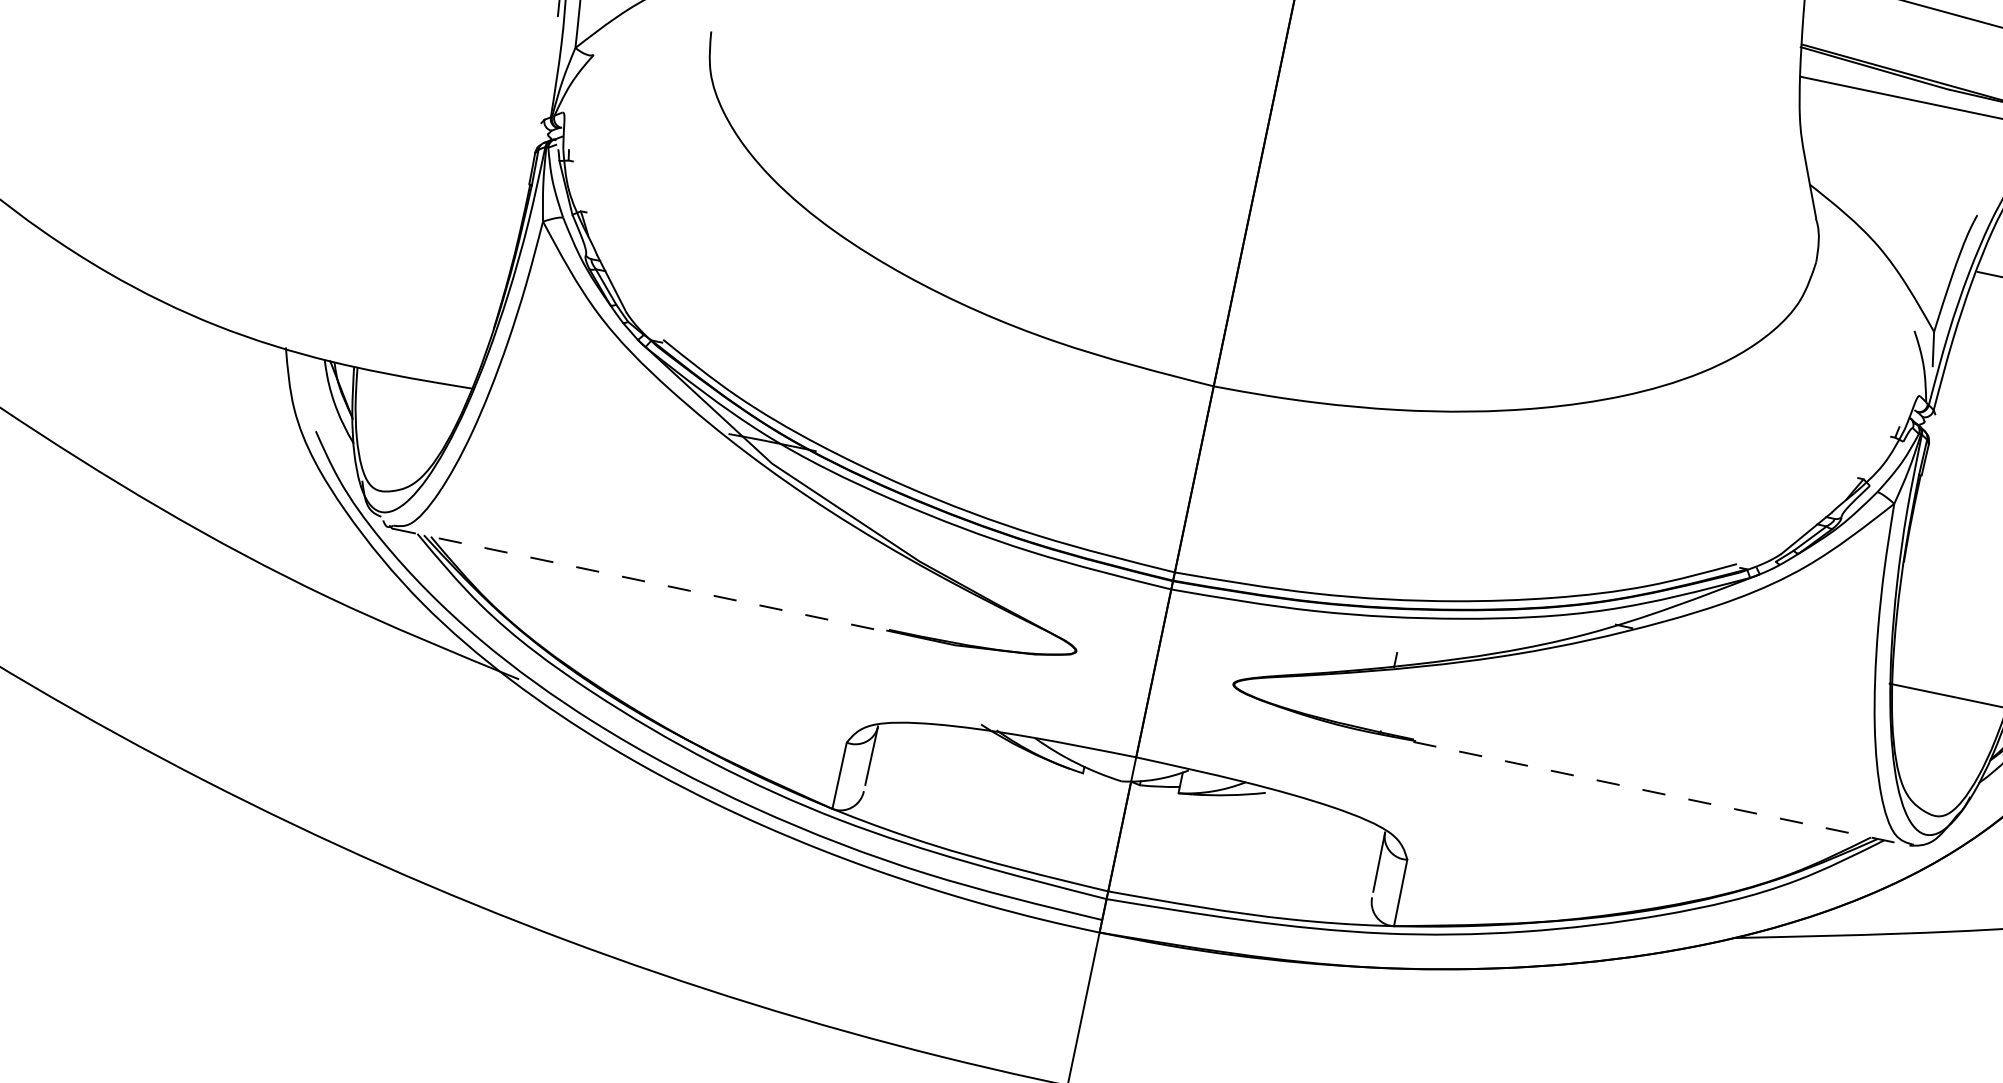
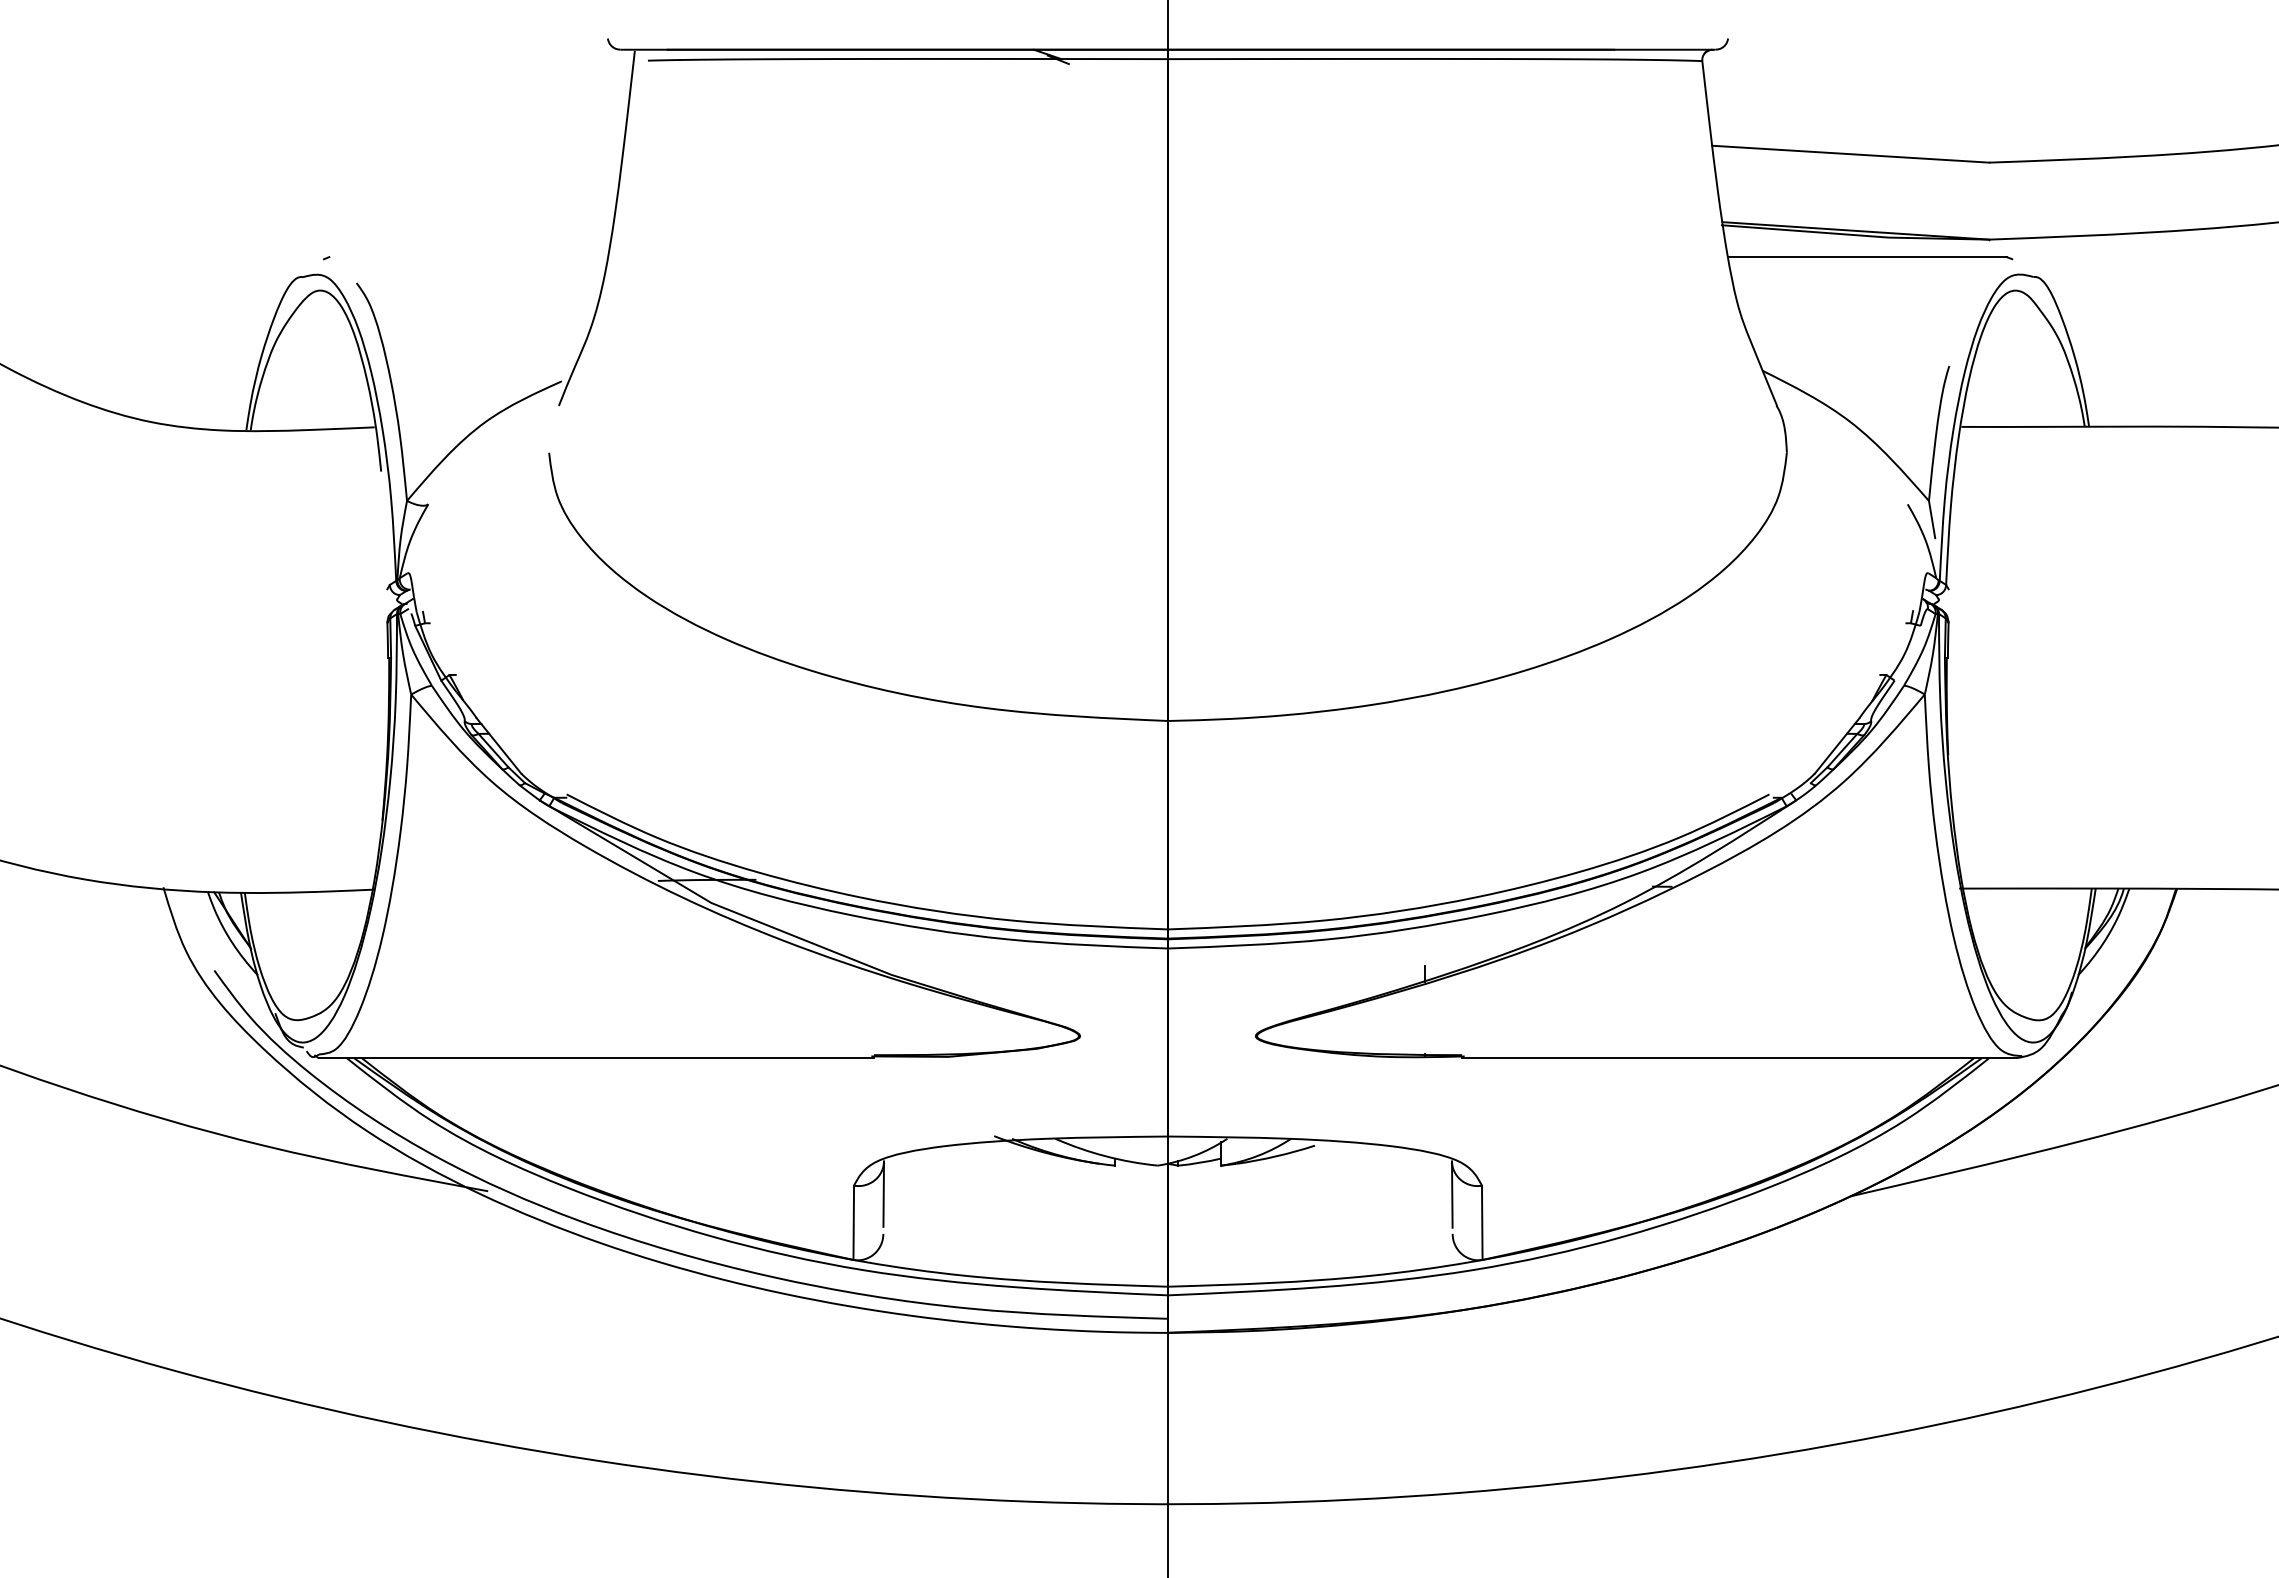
line: (640, 580) -> (596, 1057), dashed -> solid
line: (1662, 793) -> (1740, 1057), dashed -> solid

